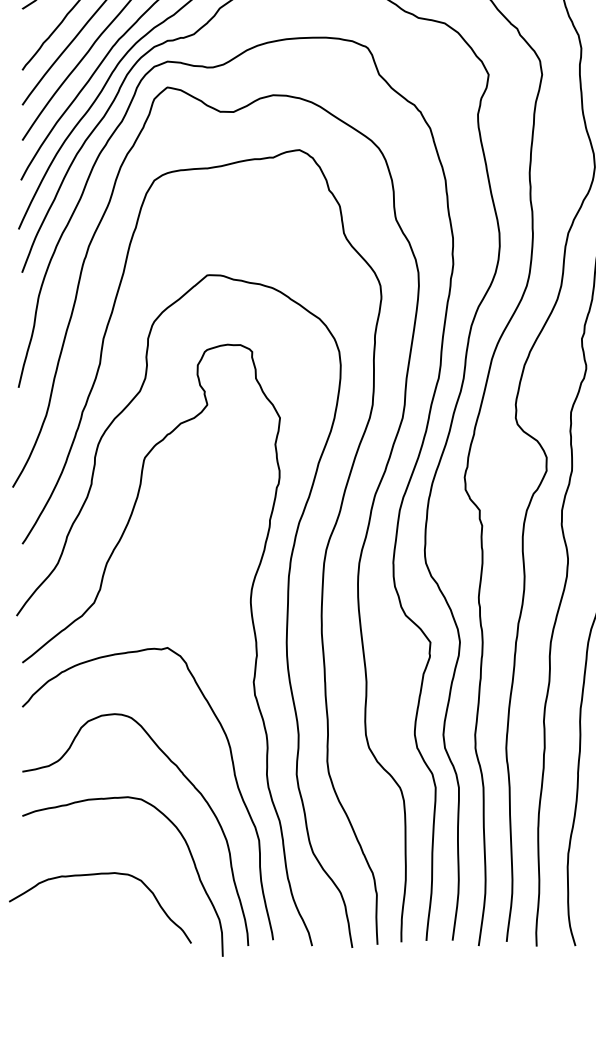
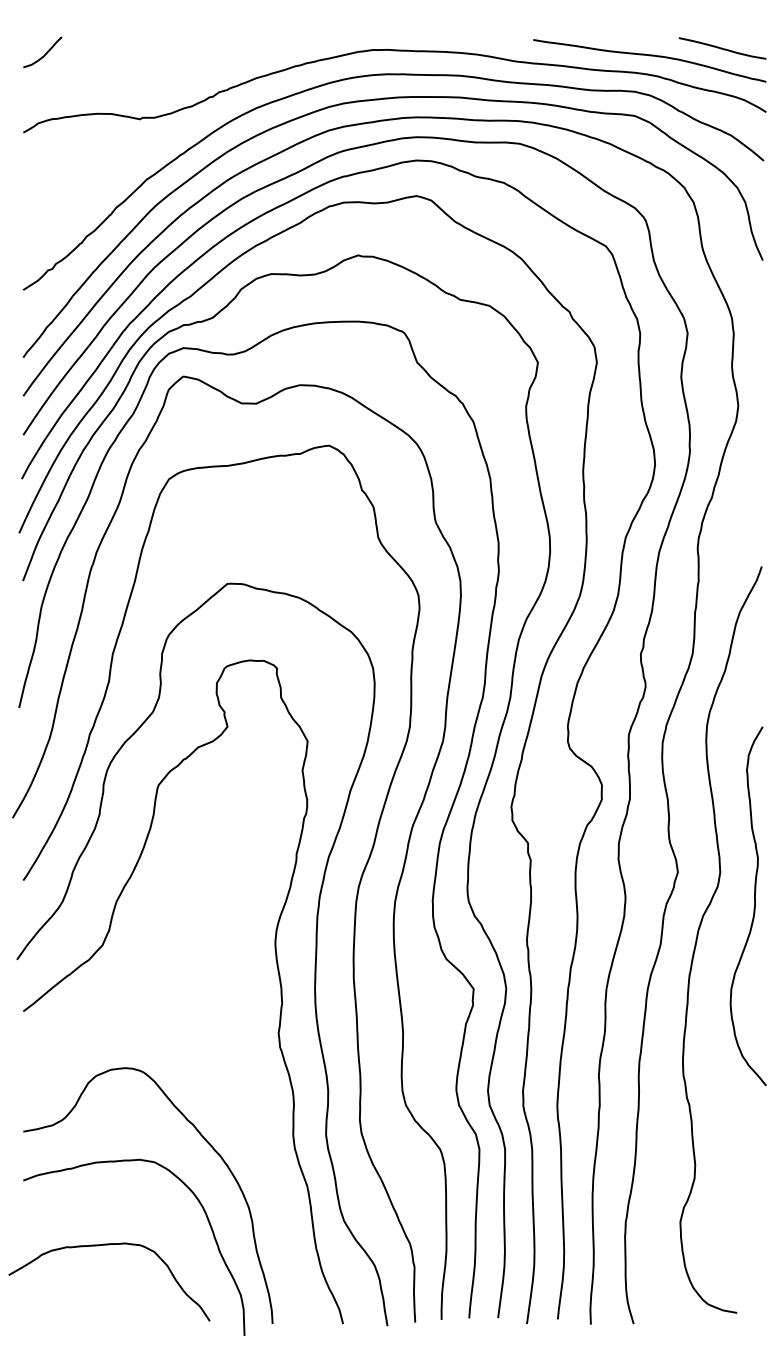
curve: (233, 774) -> (256, 1134), removed

